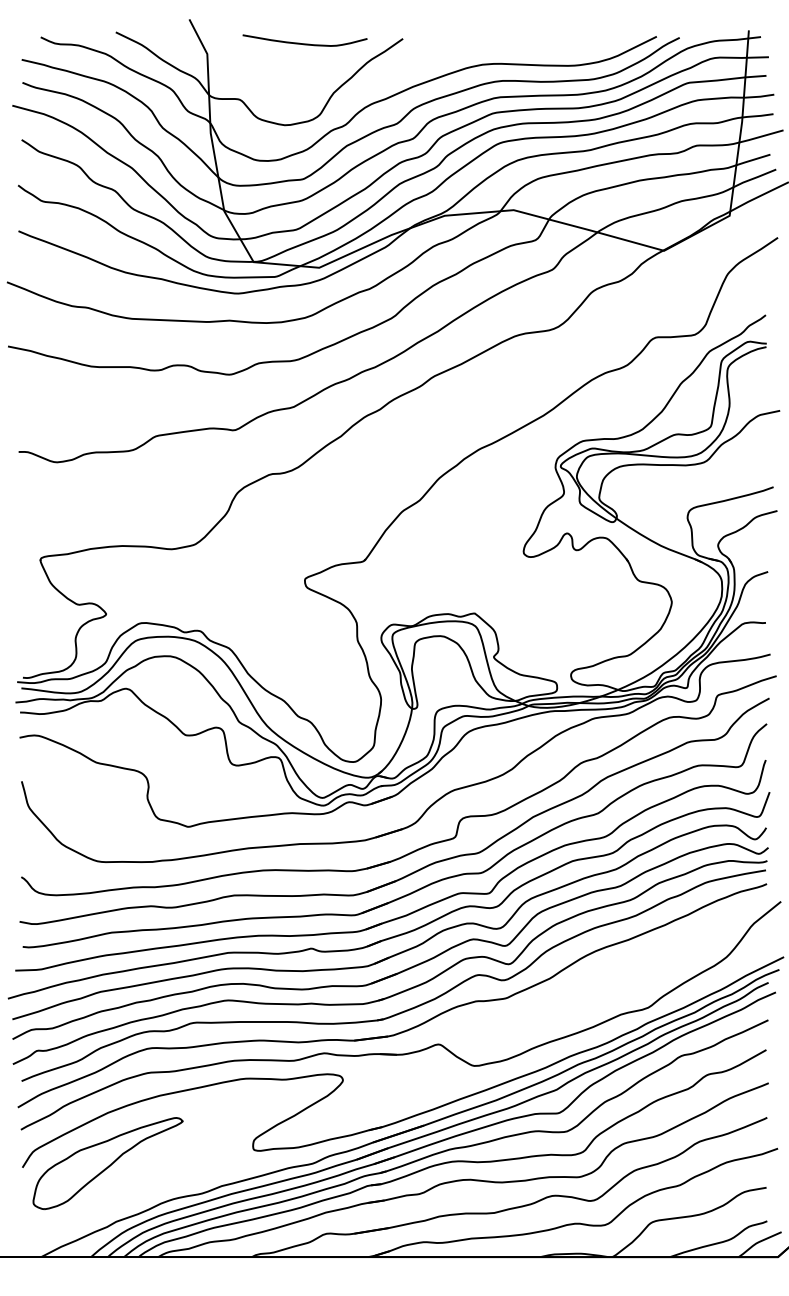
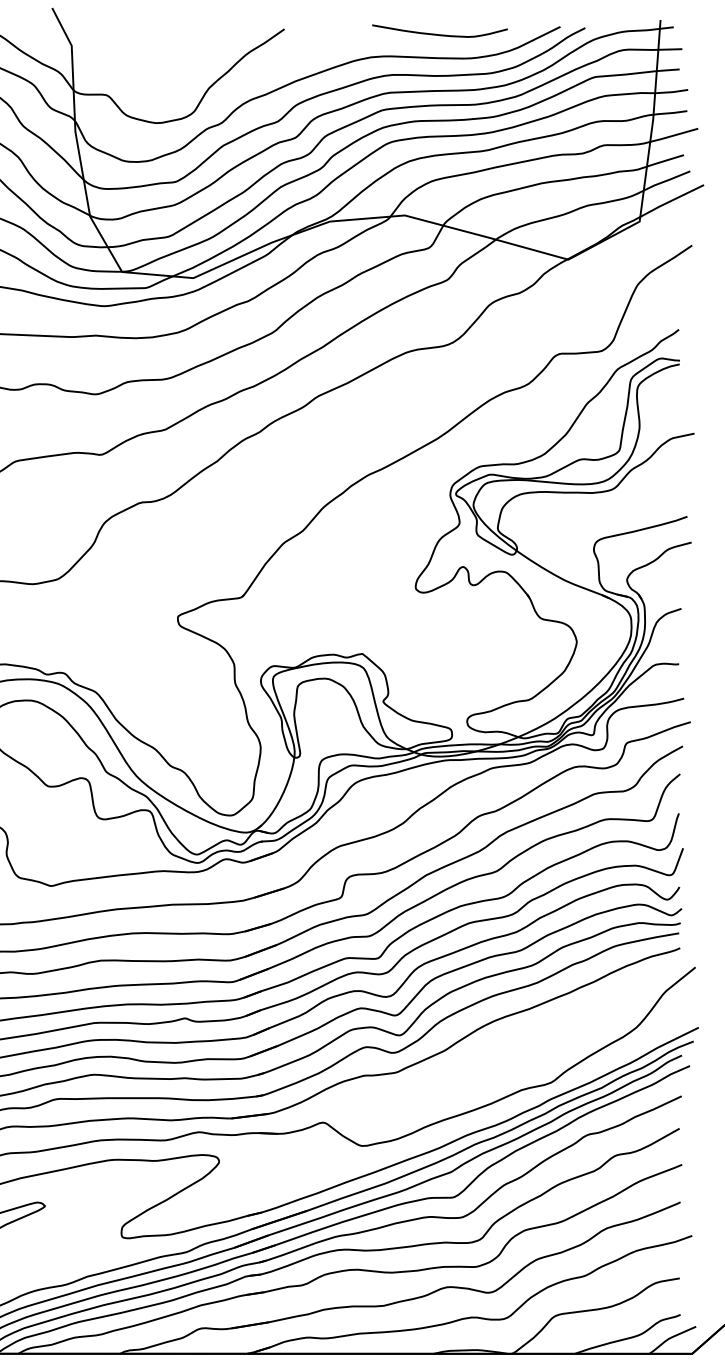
curve: (304, 43) -> (439, 34), moved

